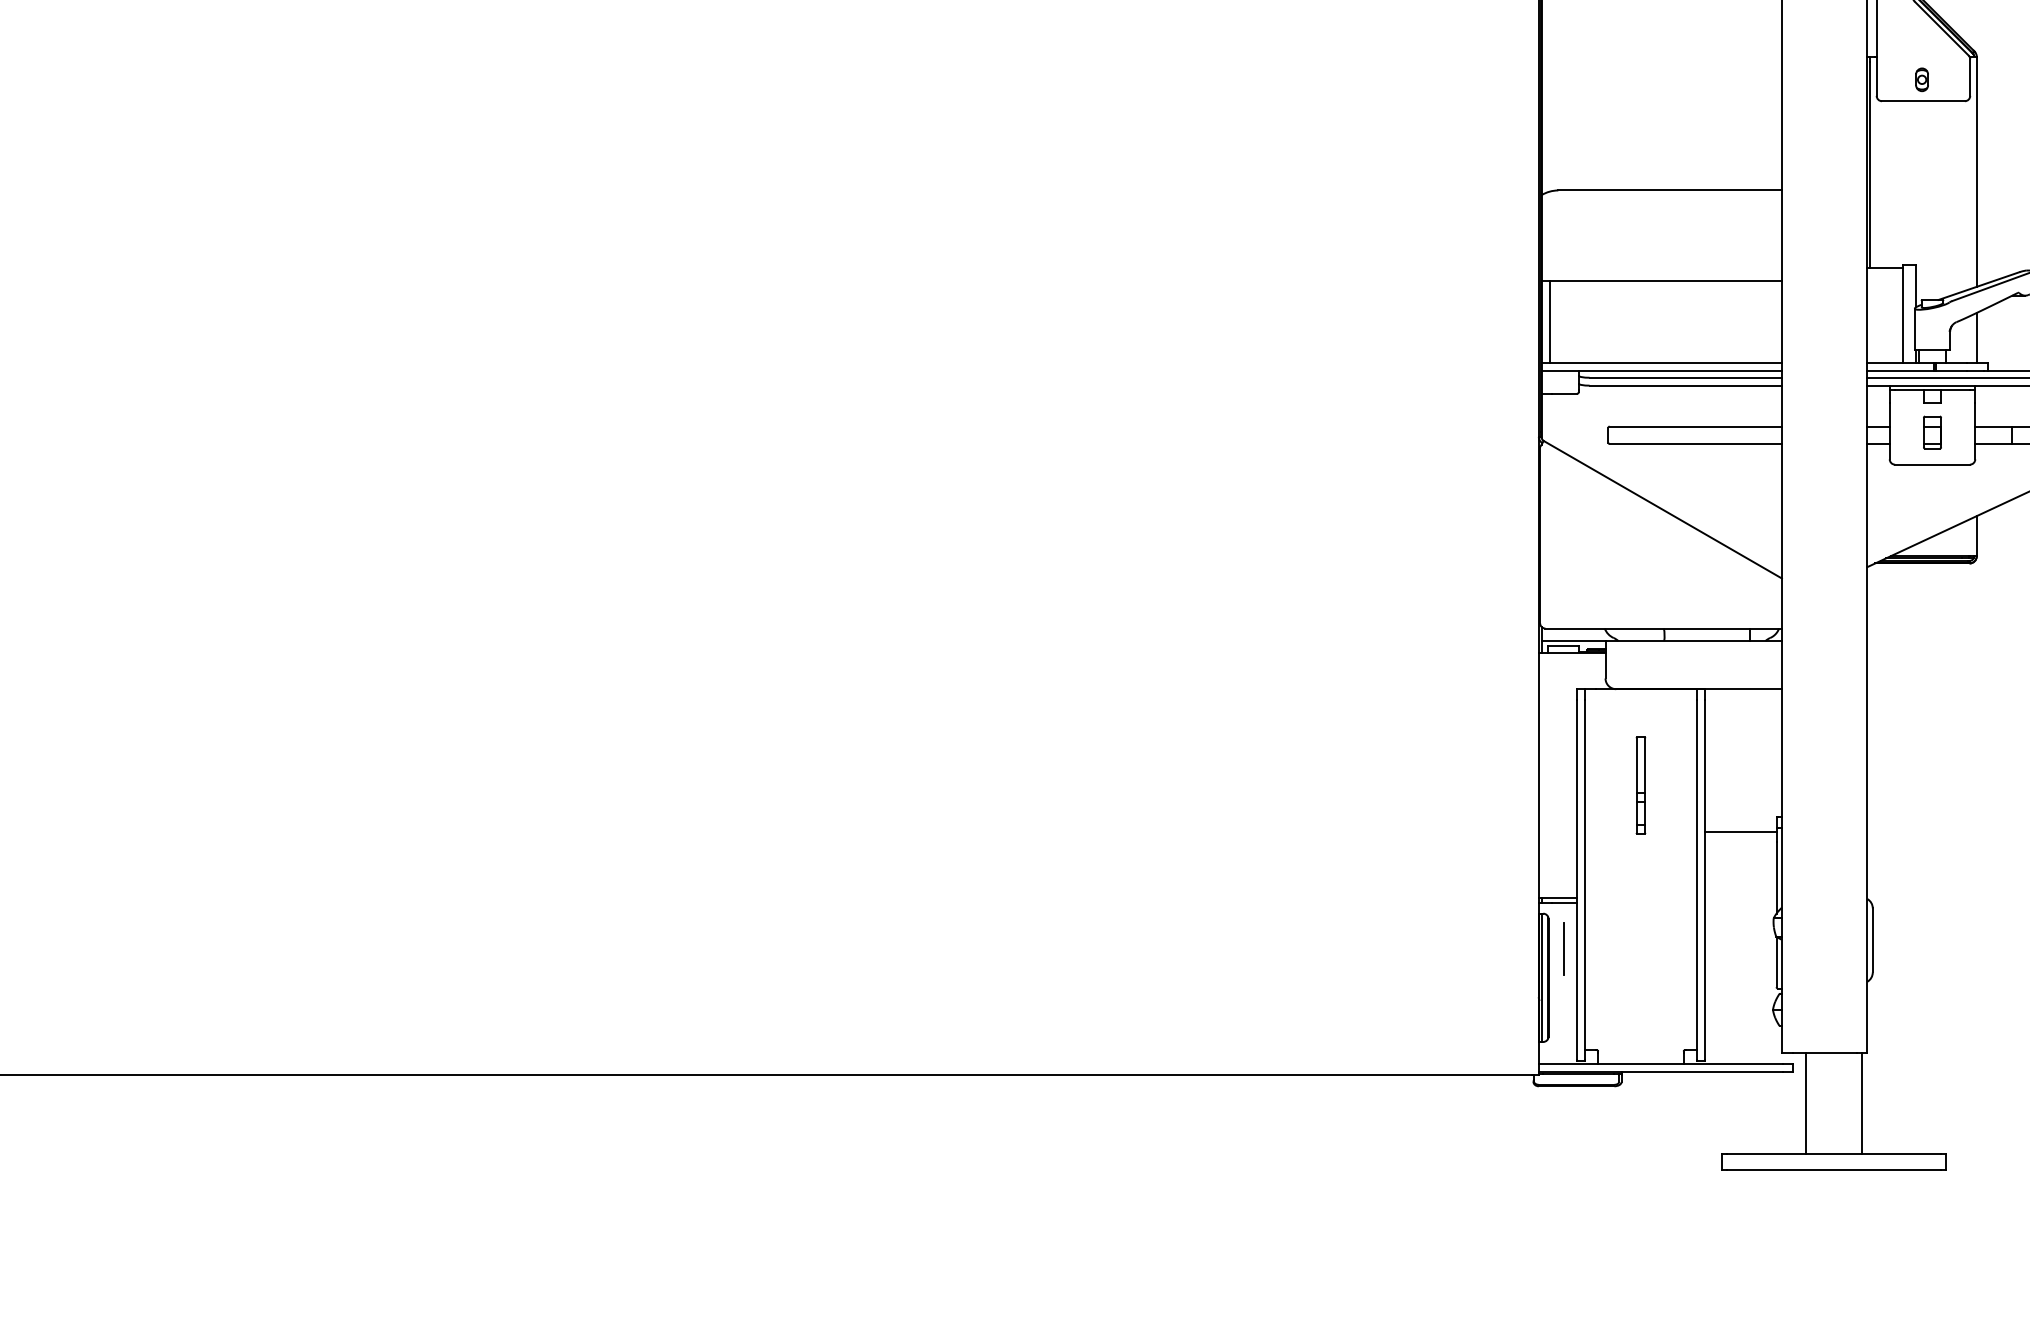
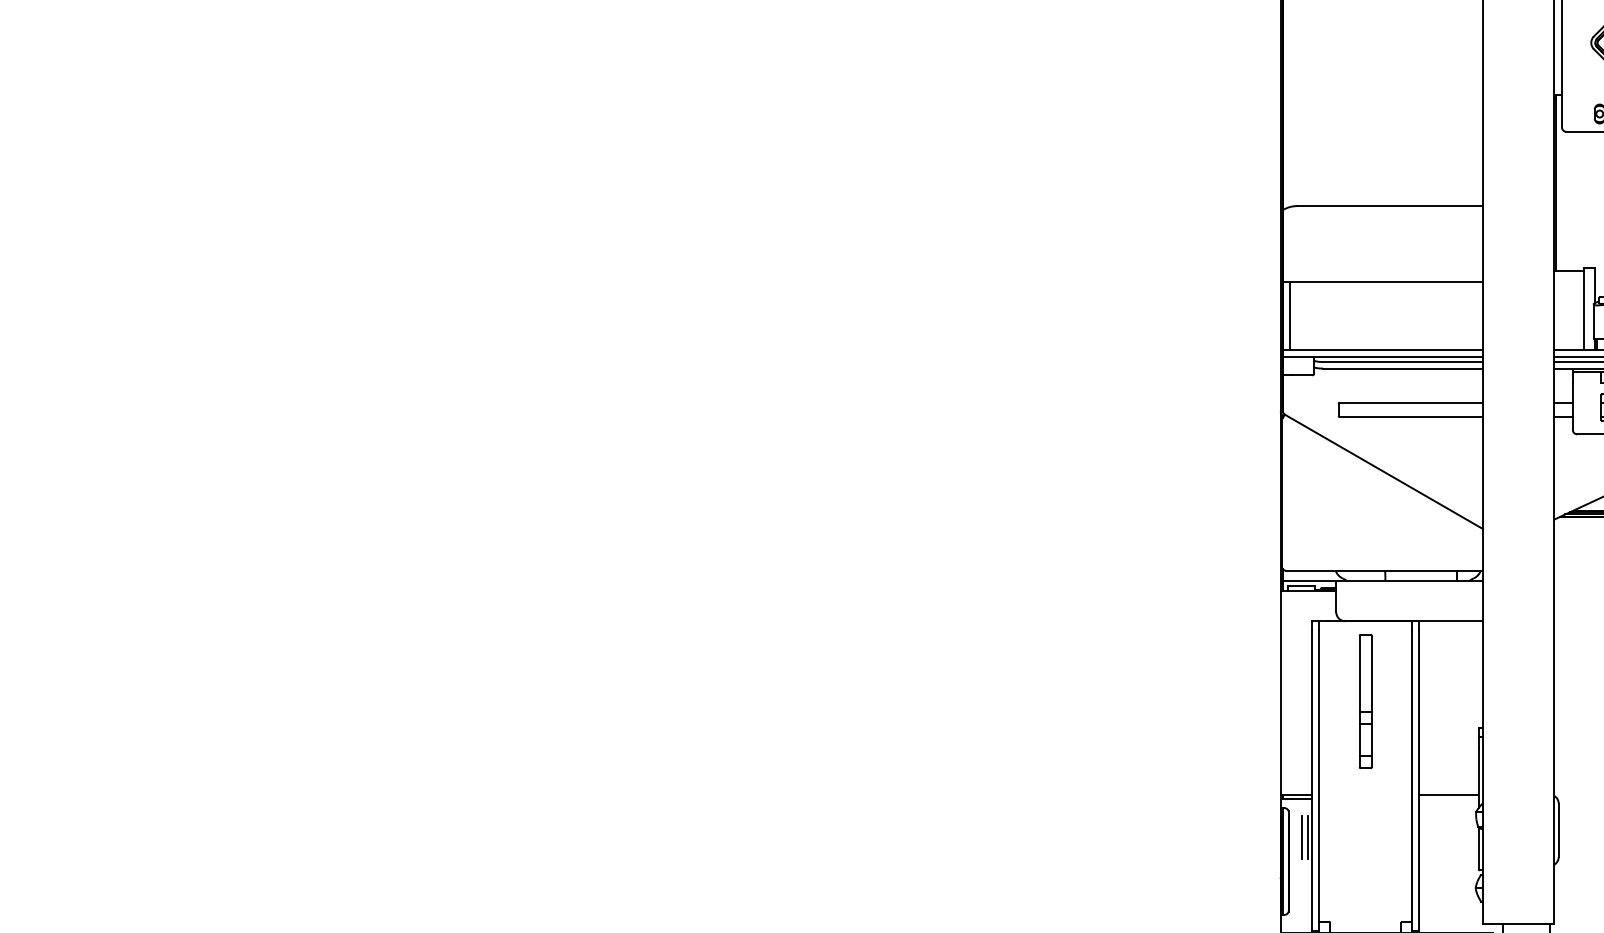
part: (1640, 785) -> (1365, 701), size x1.67
line: (1740, 831) -> (1448, 794), moved
line: (1571, 948) -> (1307, 837), added

